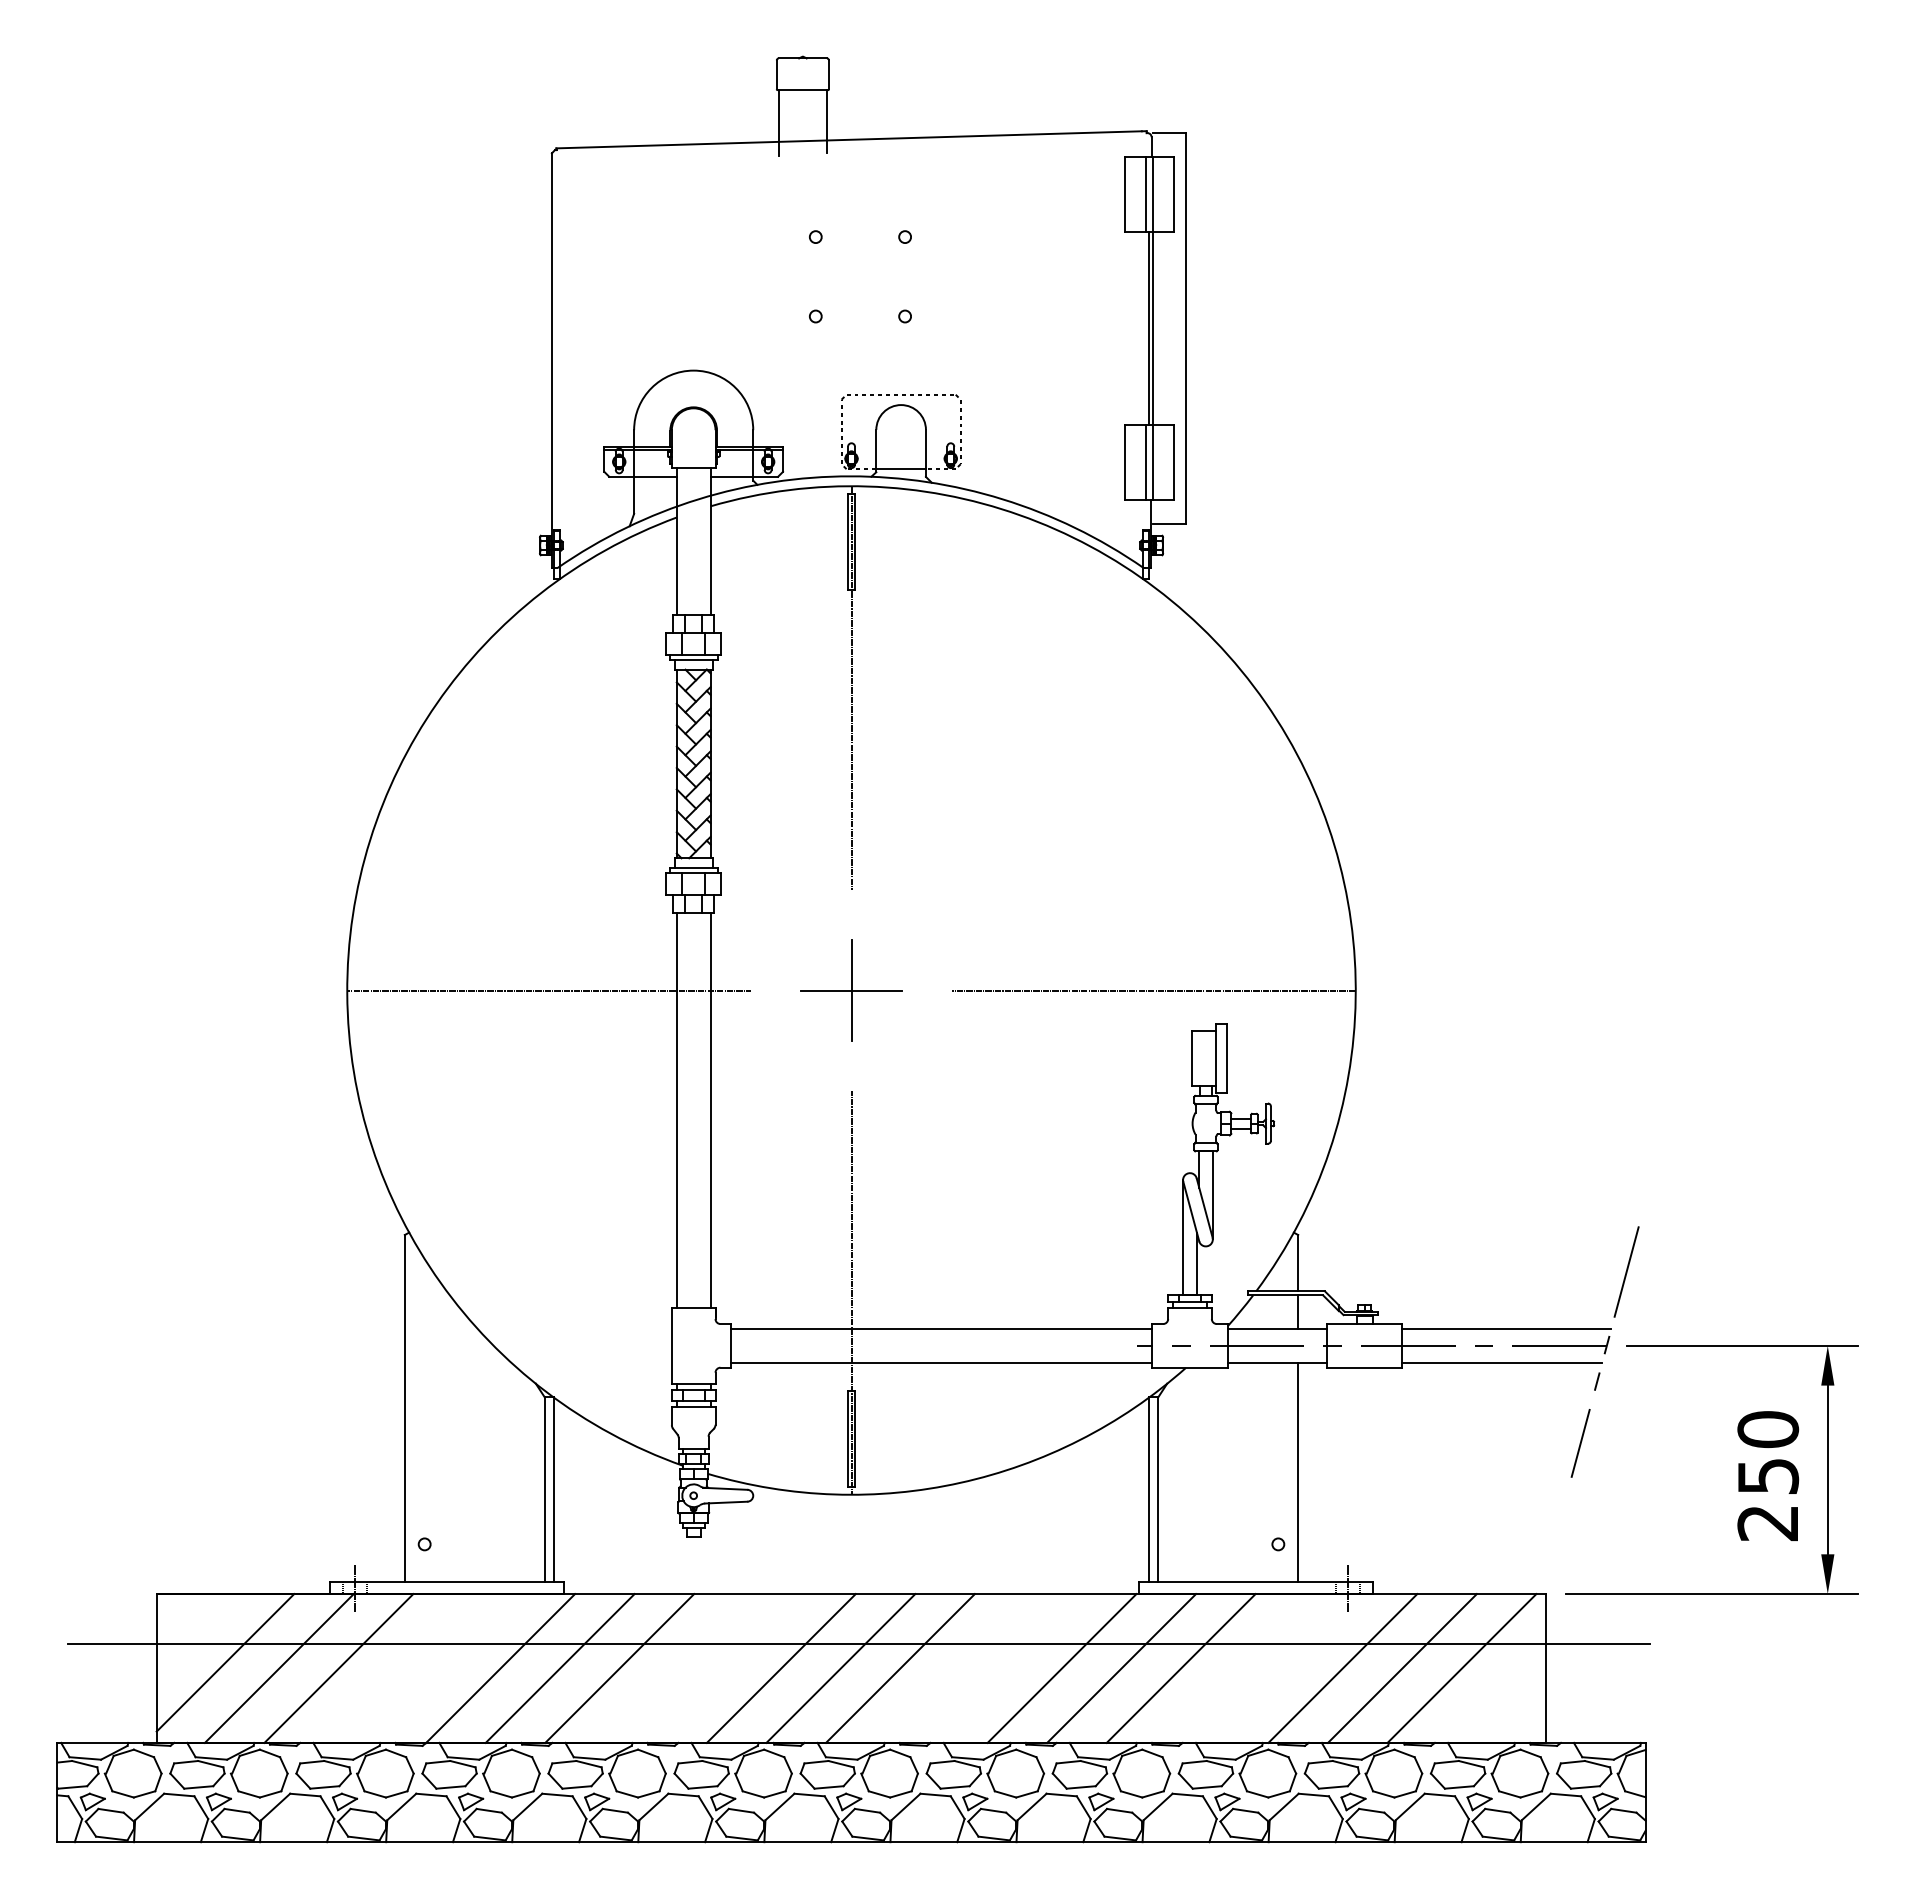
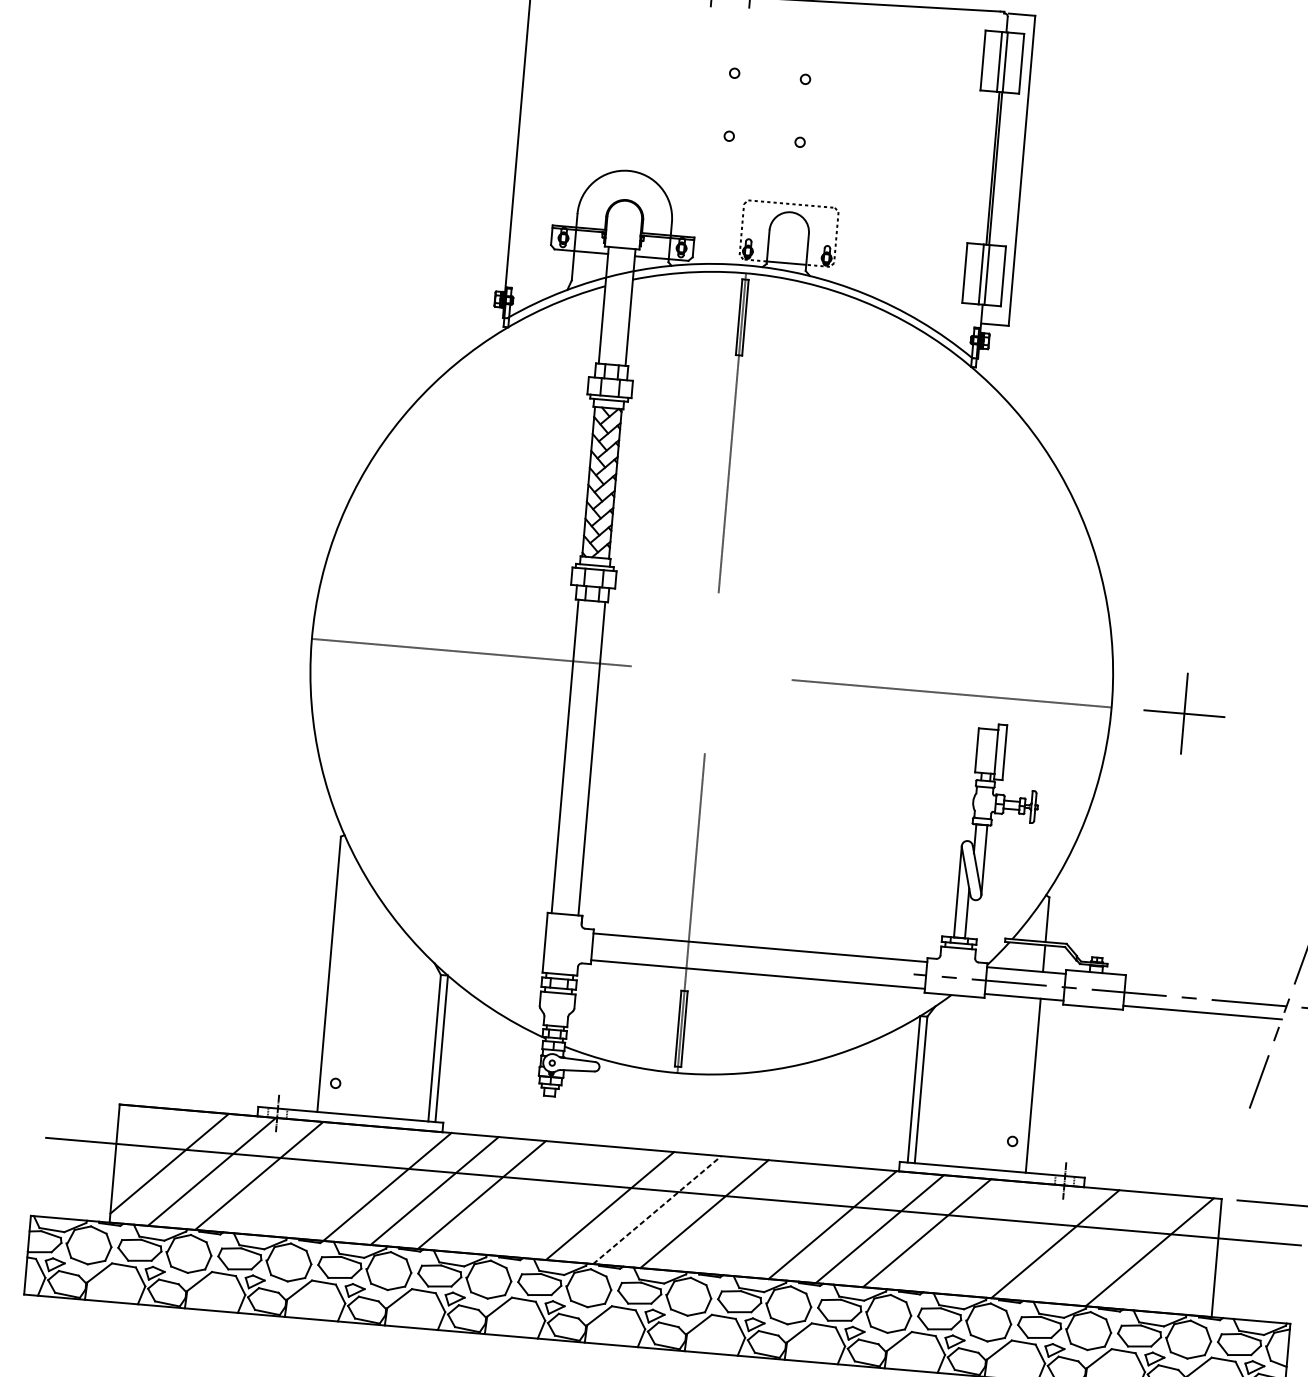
part: (851, 990) -> (1184, 713), moved
line: (1506, 1329) -> (1208, 986), removed
line: (841, 1668) -> (657, 1210), solid -> dashed
line: (1401, 1668) -> (1101, 1248), removed

